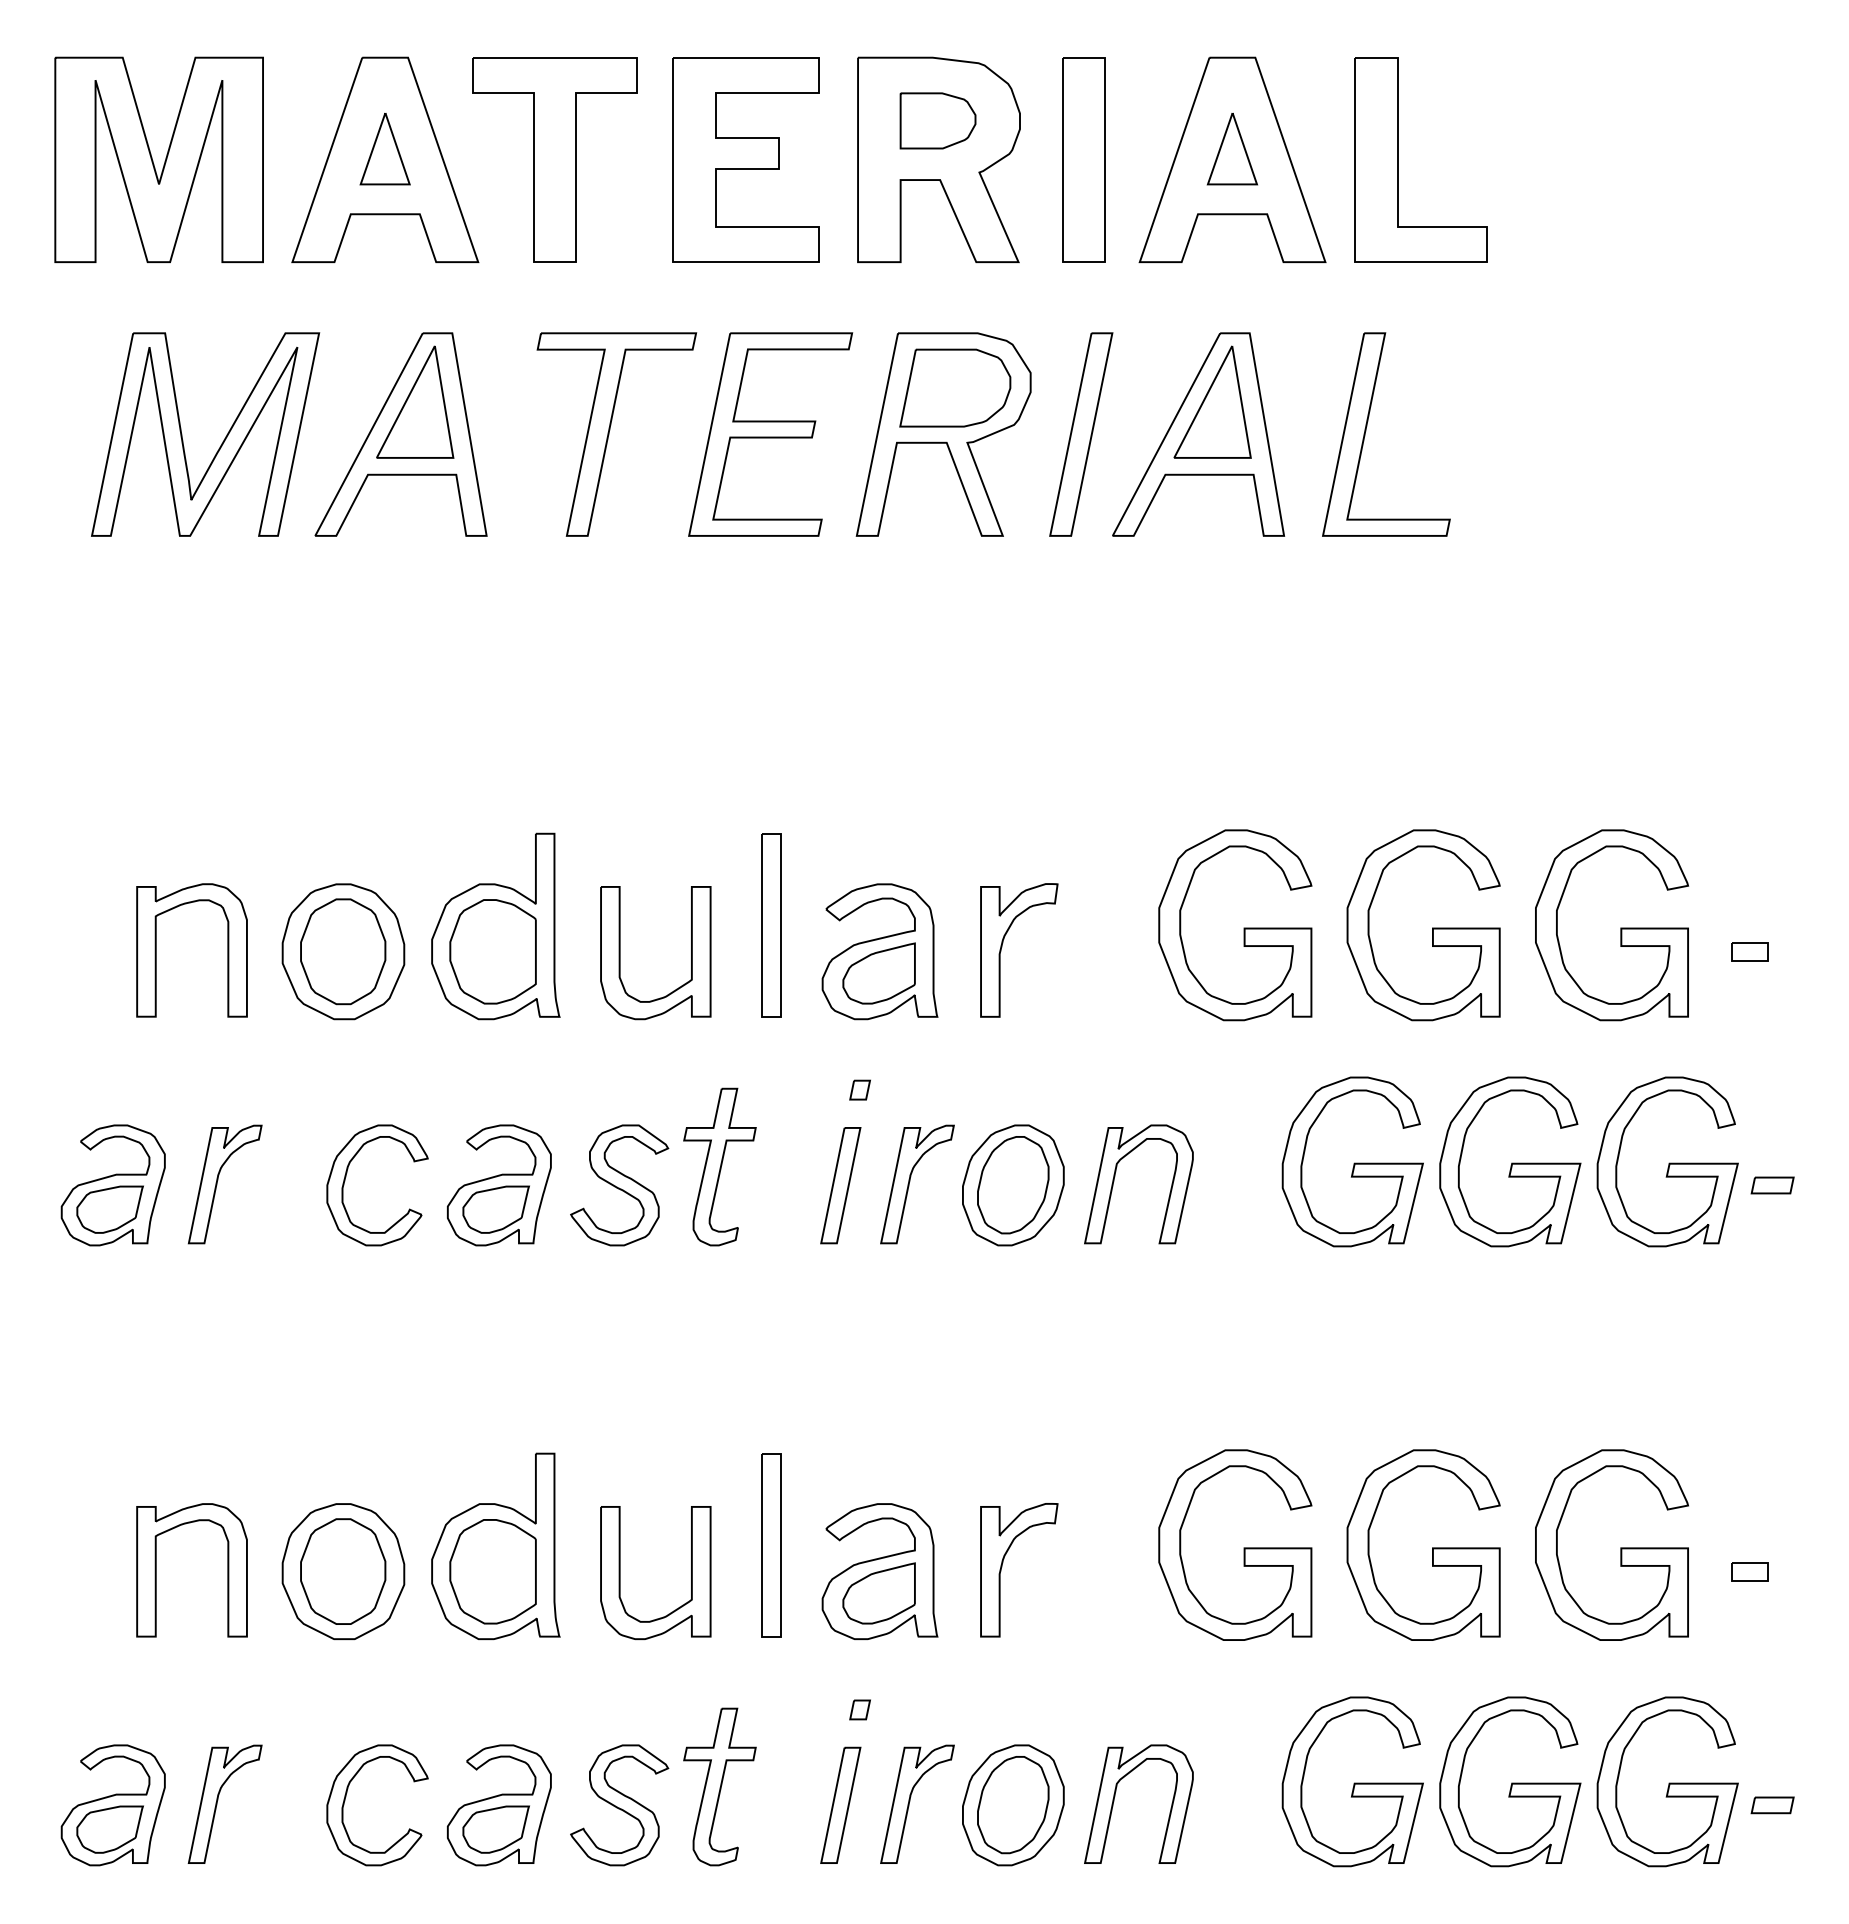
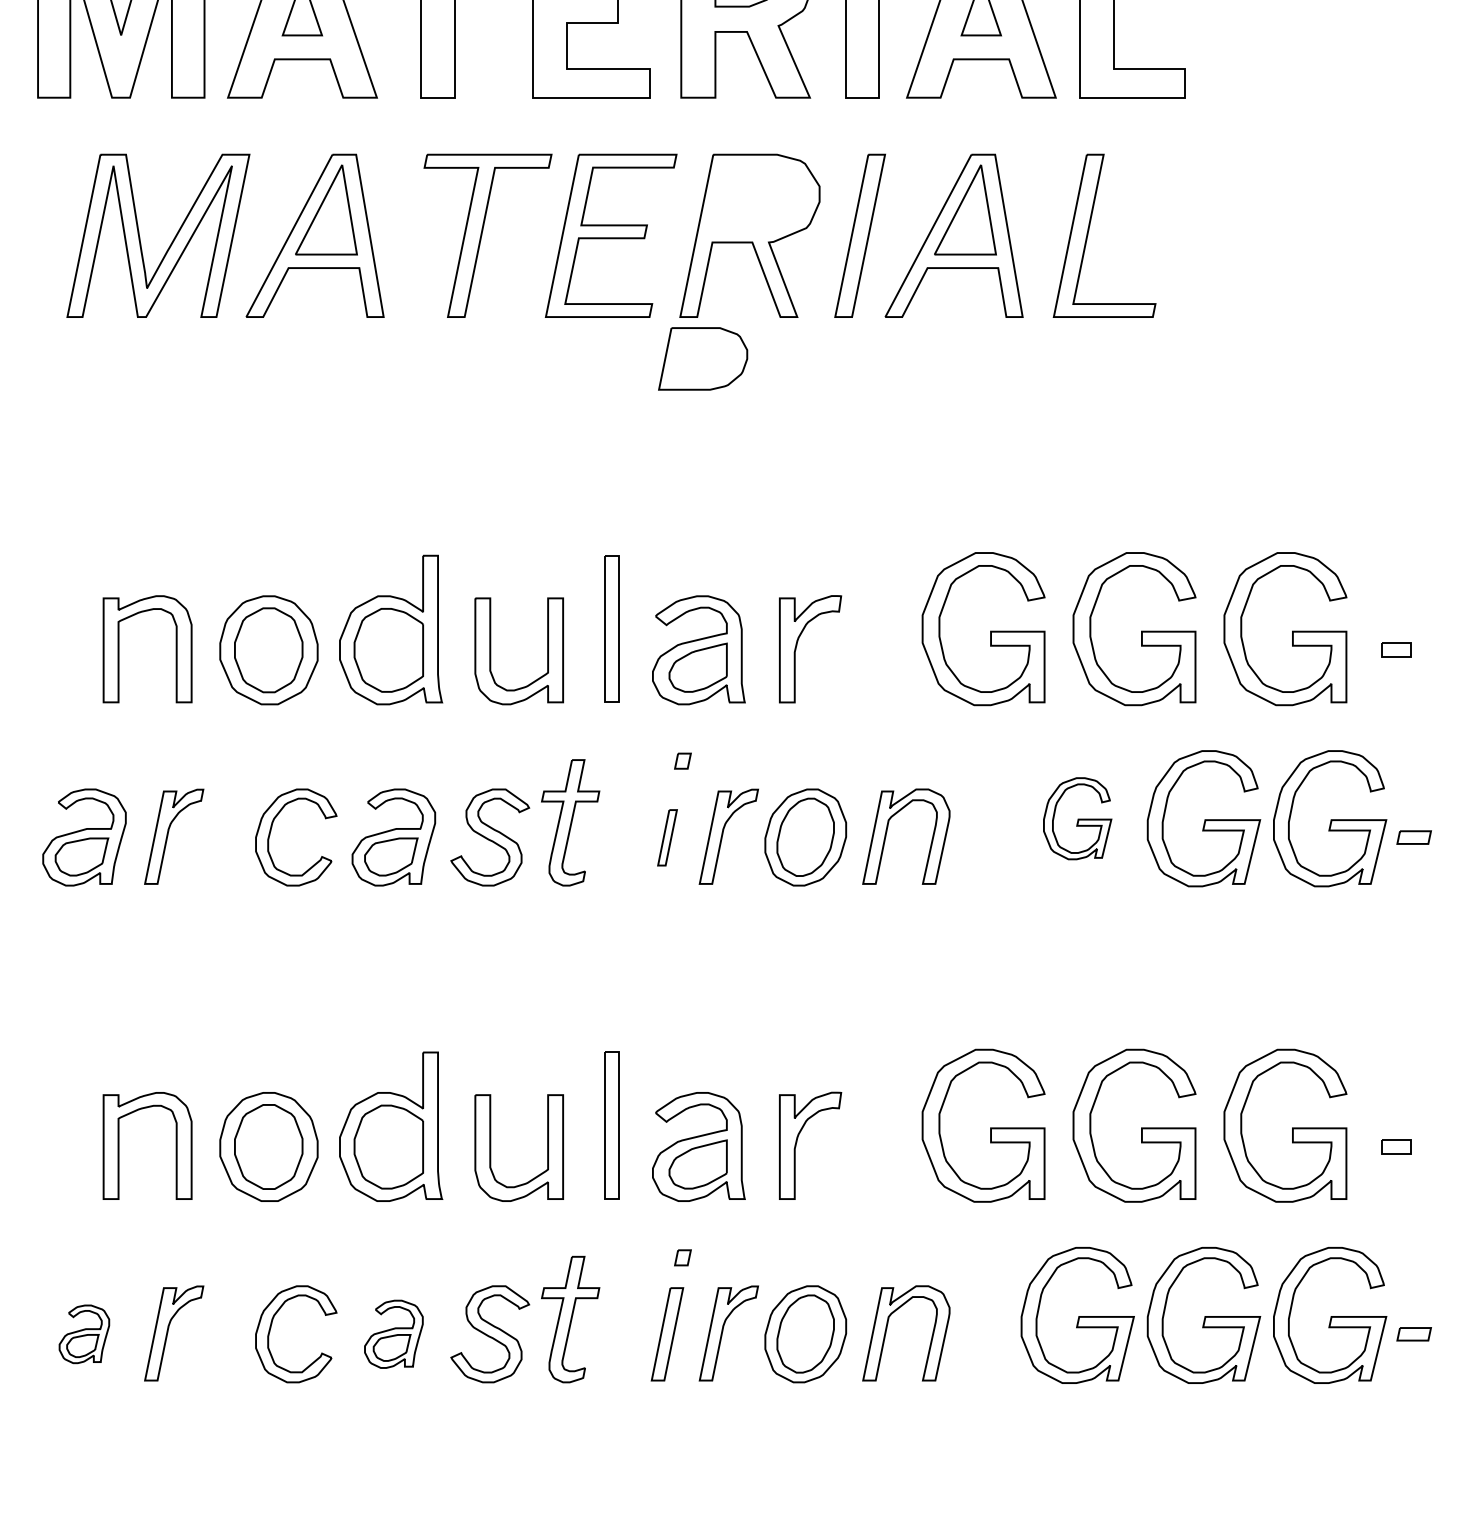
part: (955, 387) -> (703, 358), moved
part: (1352, 1161) -> (1077, 818), size x0.6
part: (840, 1185) -> (667, 837), size x0.6
part: (112, 1805) -> (83, 1334), size x0.6
part: (499, 1805) -> (393, 1334), size x0.7

